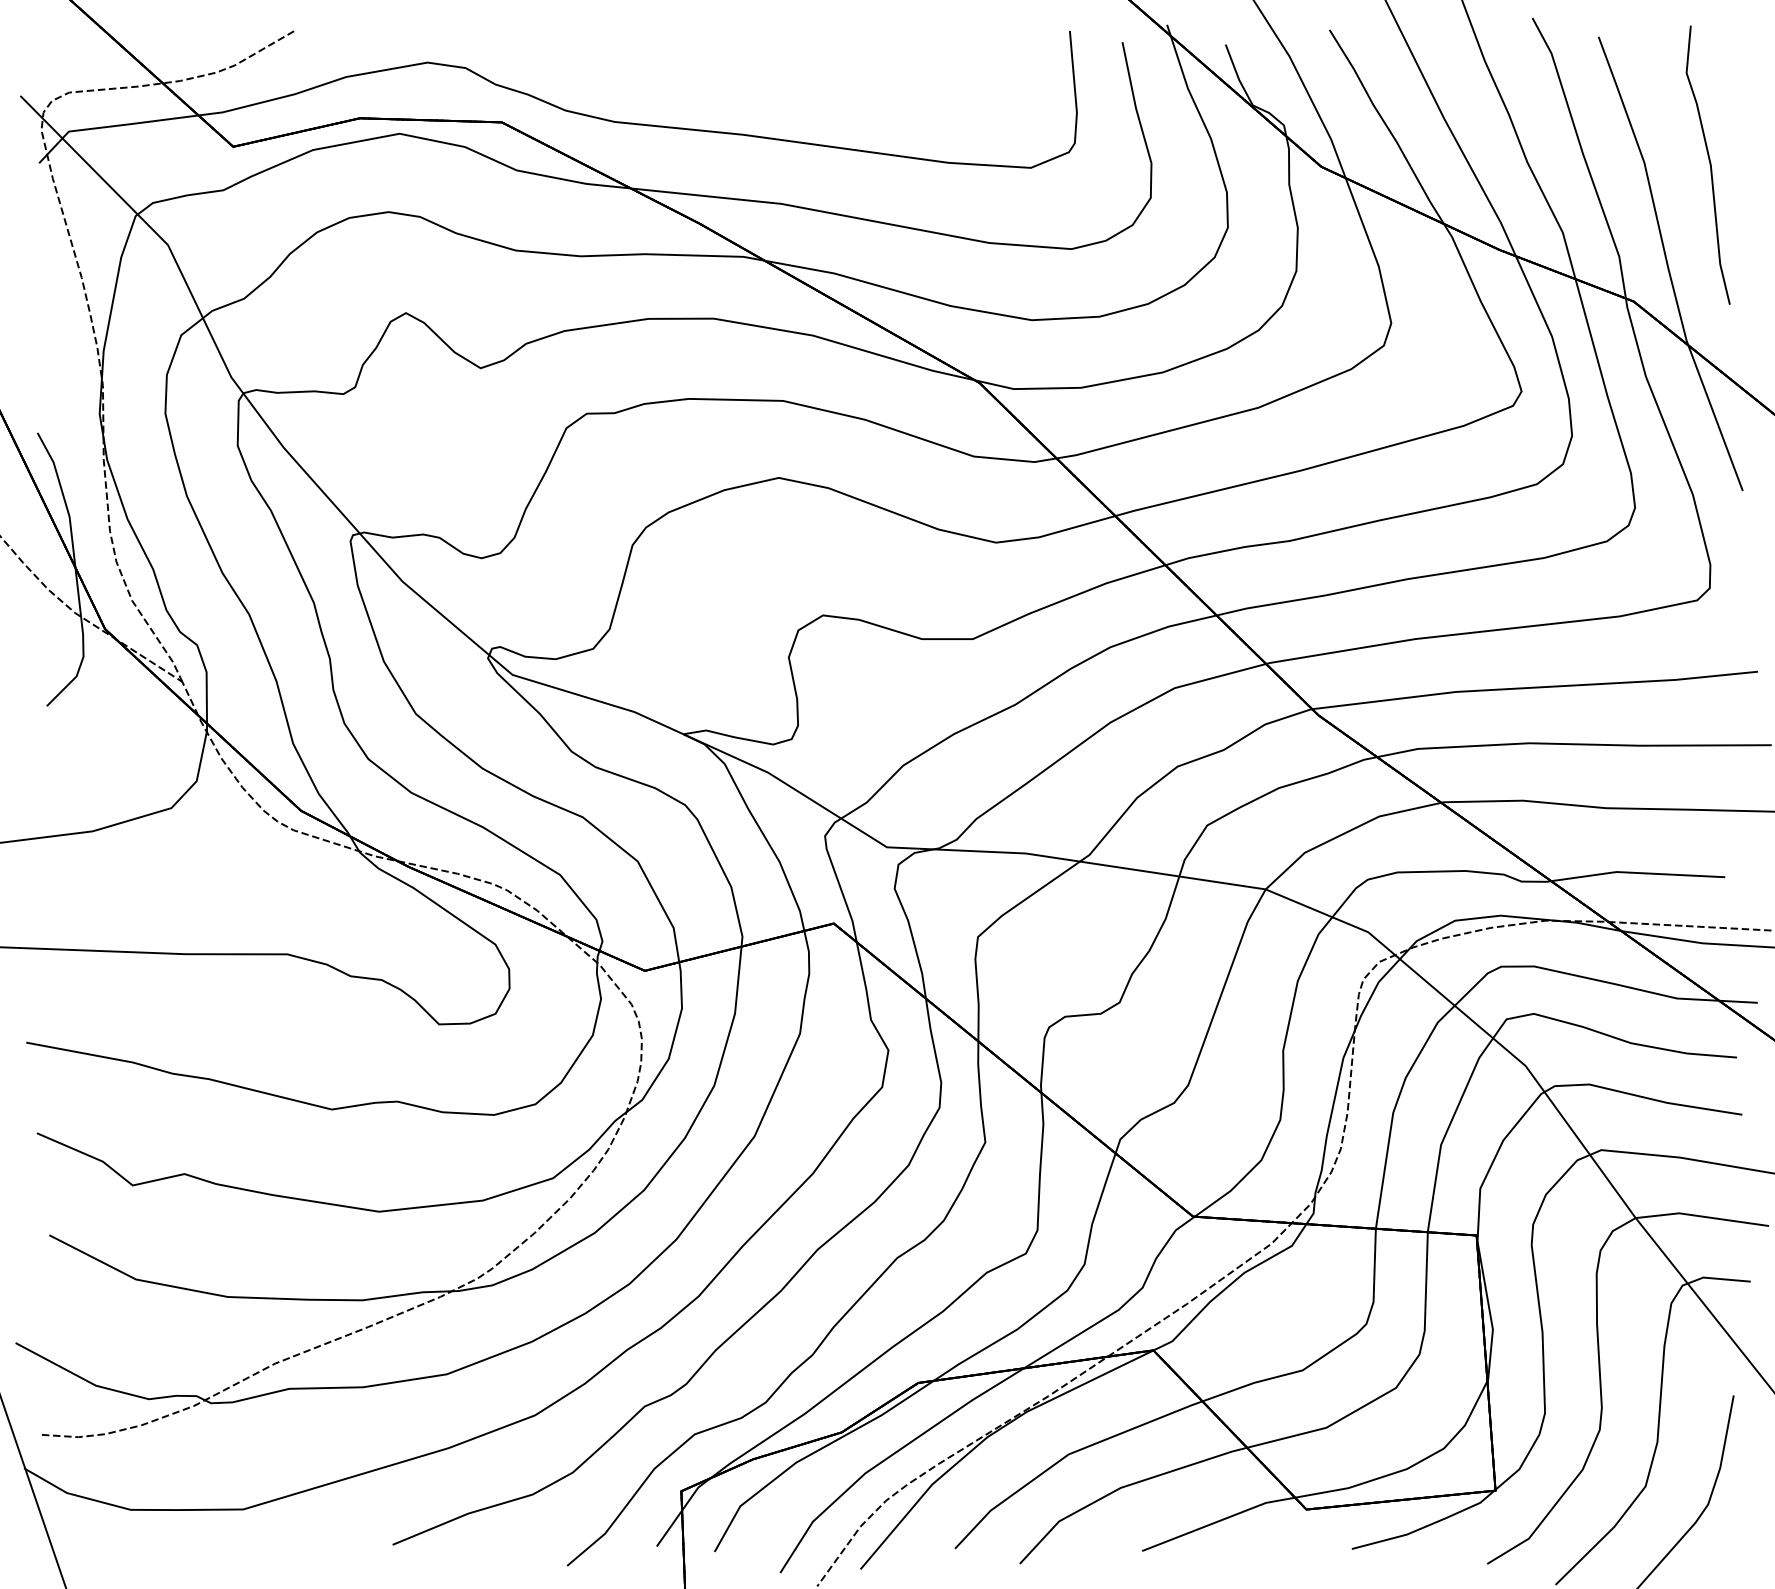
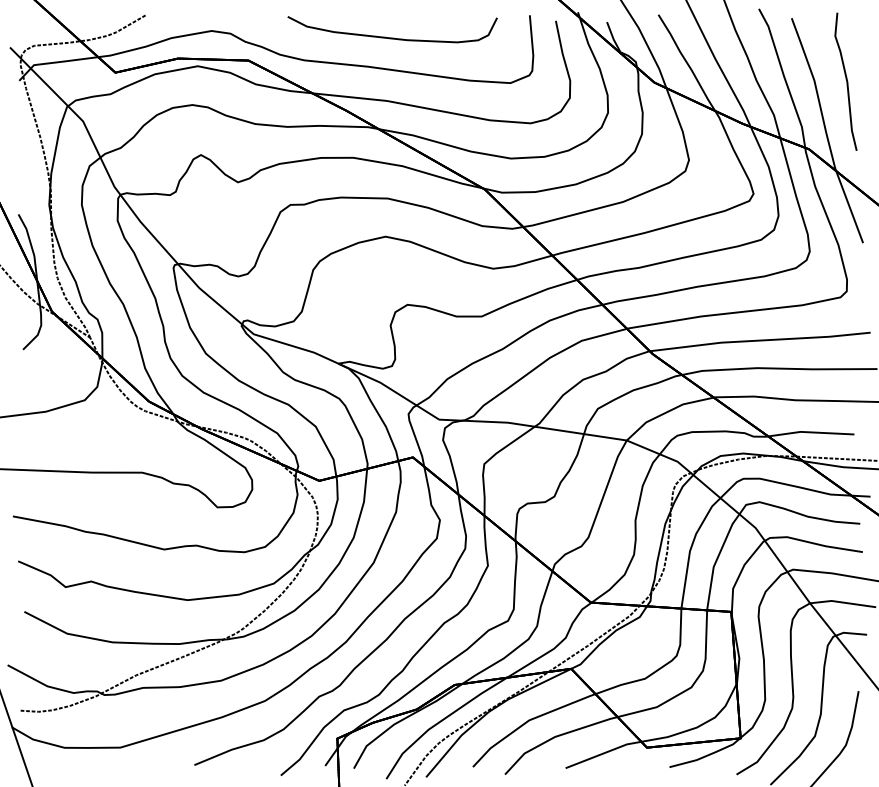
curve: (792, 75) -> (392, 37), added

